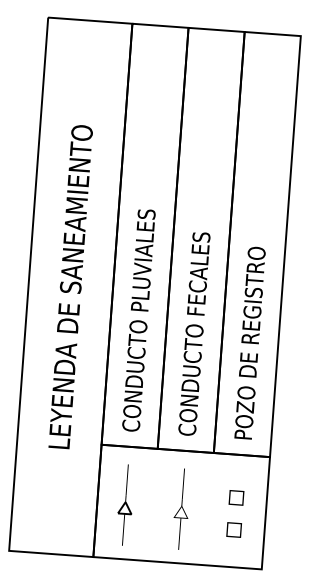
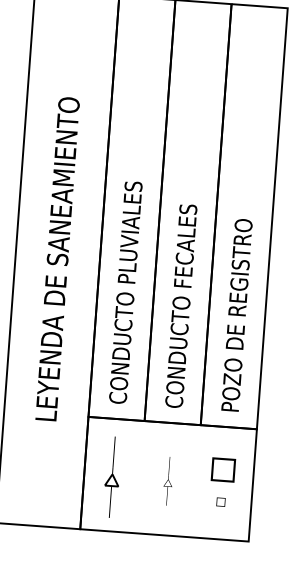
part: (236, 497) -> (223, 469), size x1.6
part: (180, 508) -> (167, 480), size x0.6
part: (233, 529) -> (220, 501), size x0.6

